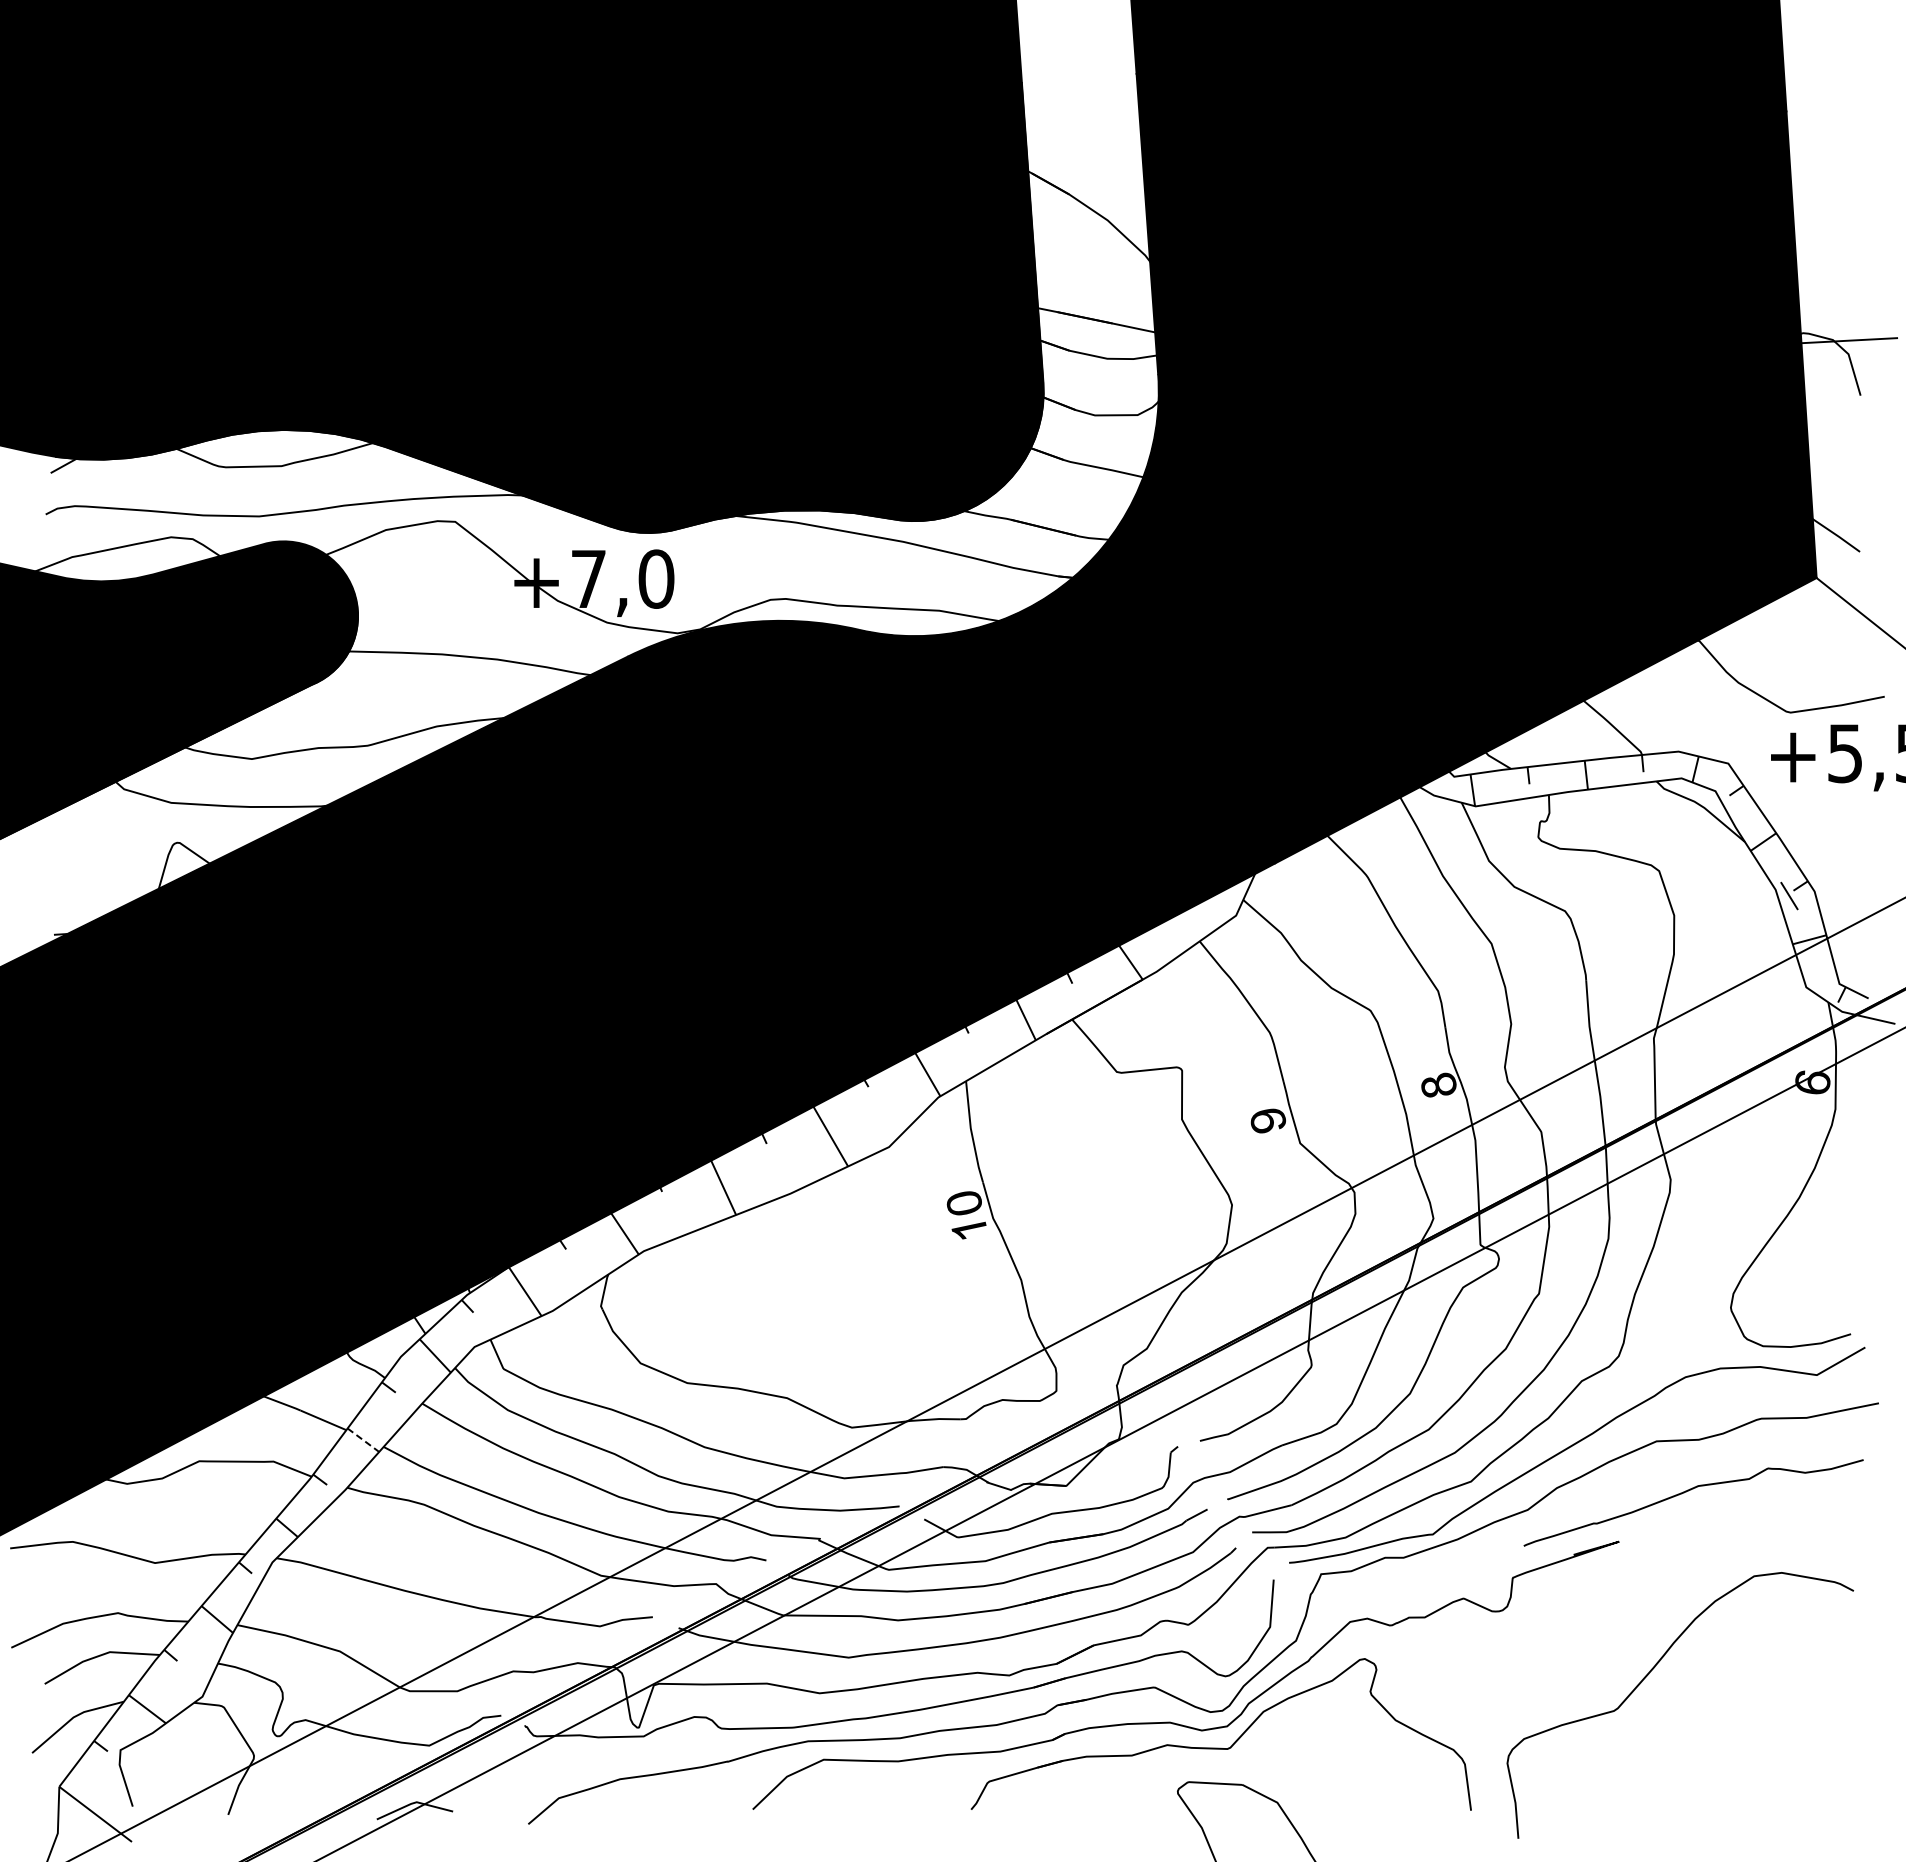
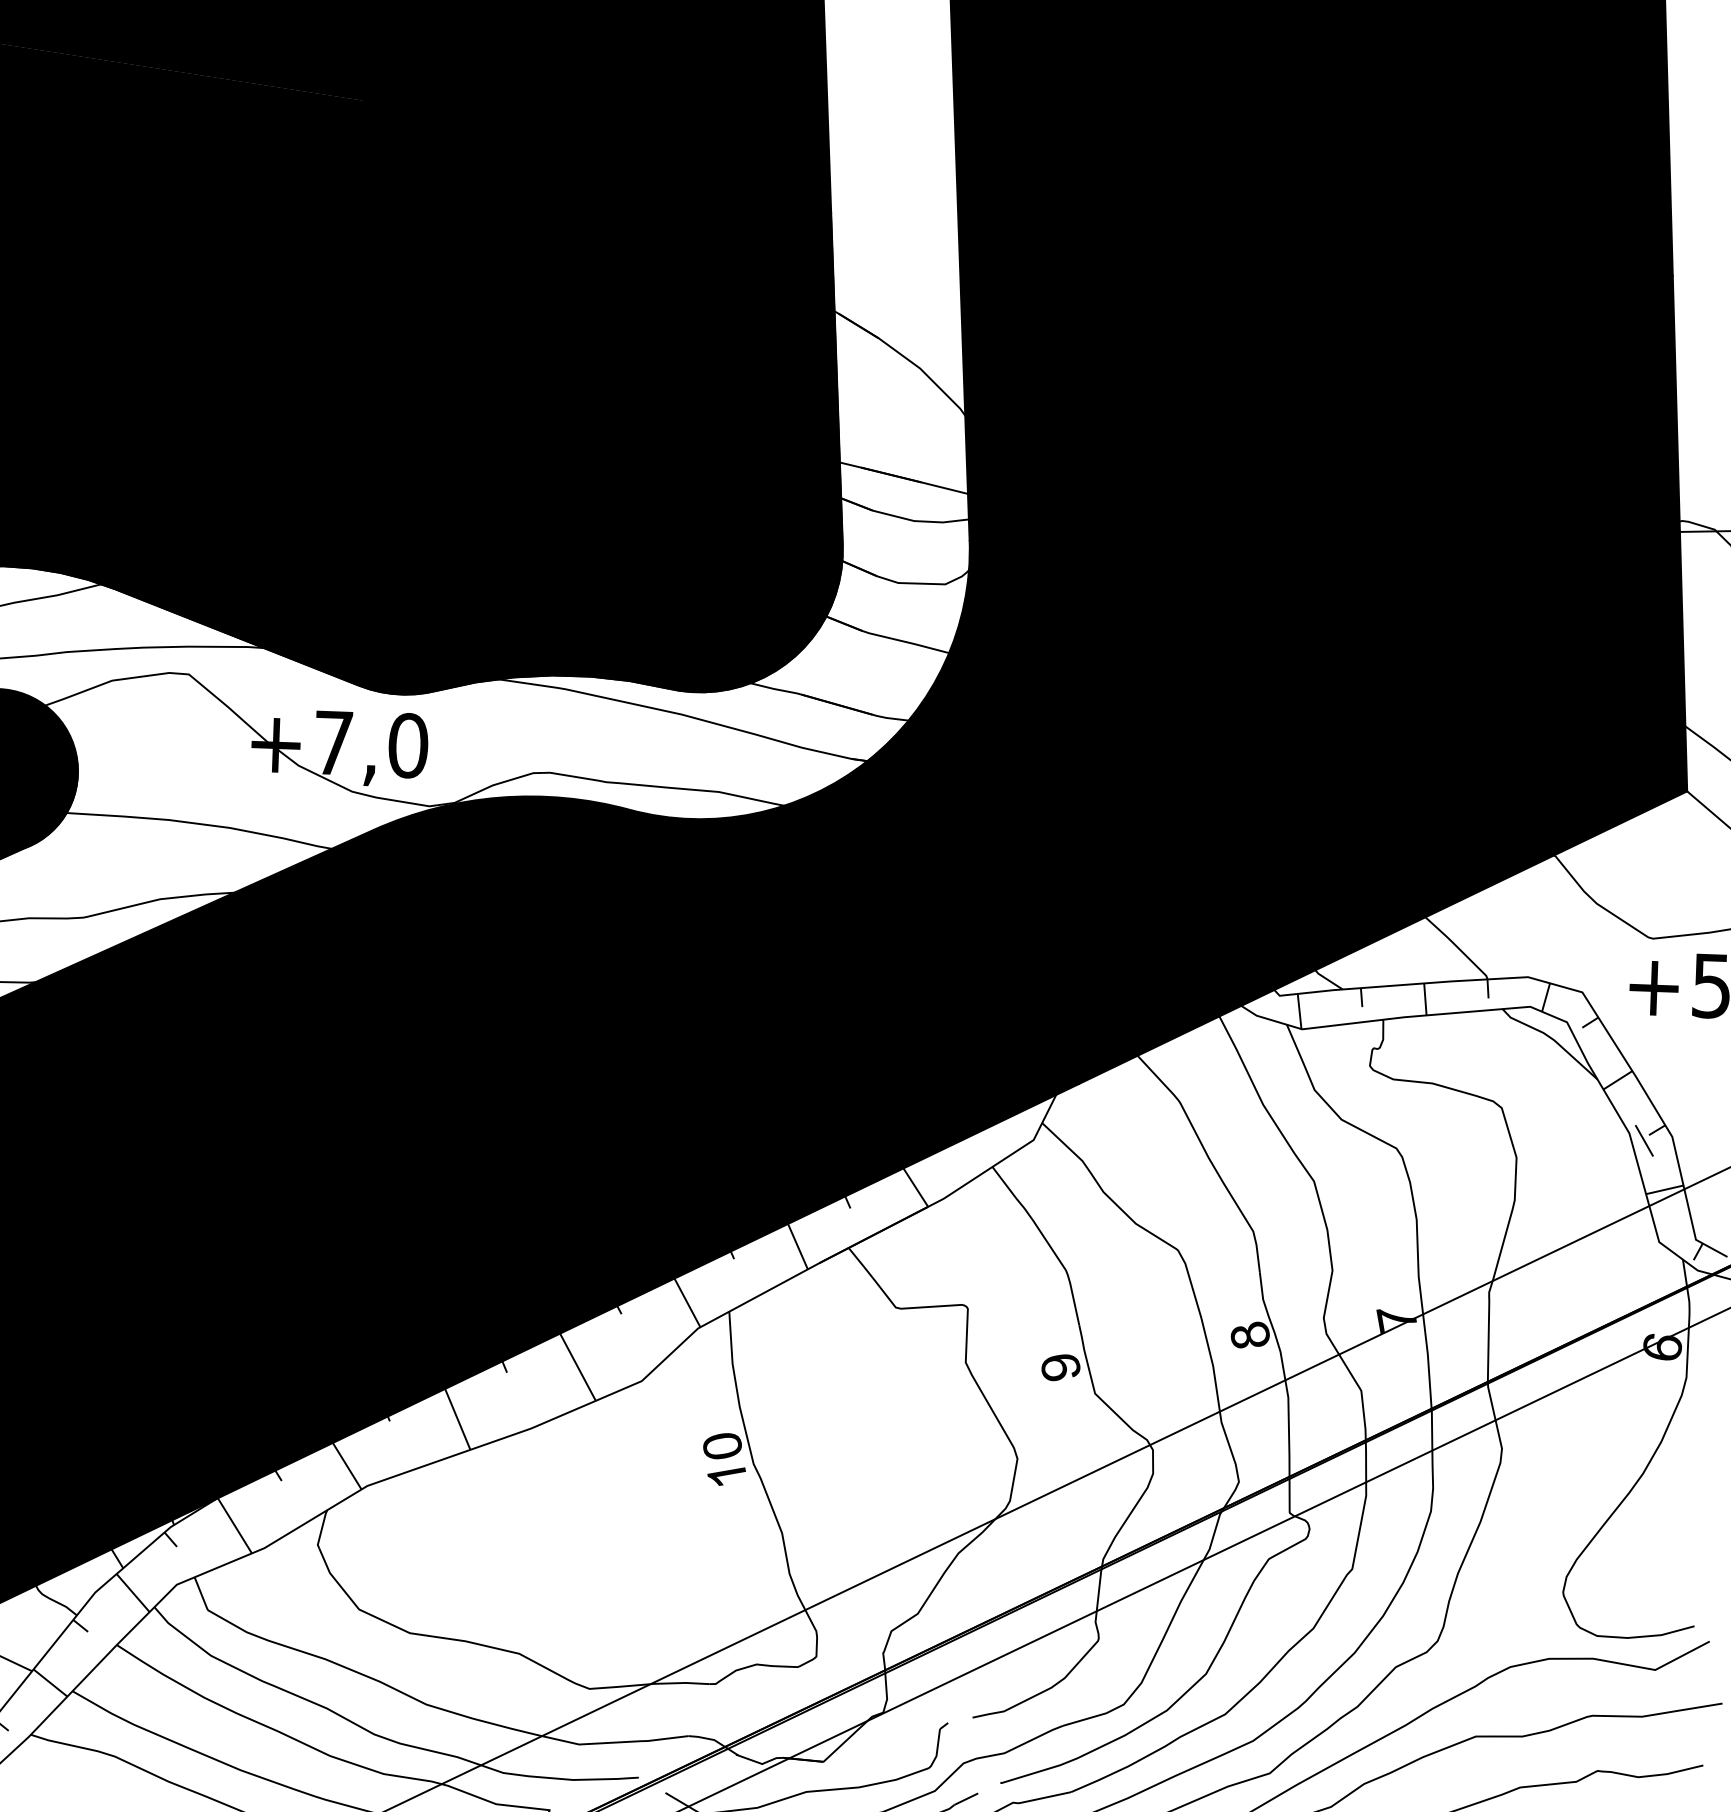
fill: (1570, 1068) -> (1396, 1322), added
line: (363, 1440) -> (50, 1683), dashed -> solid

